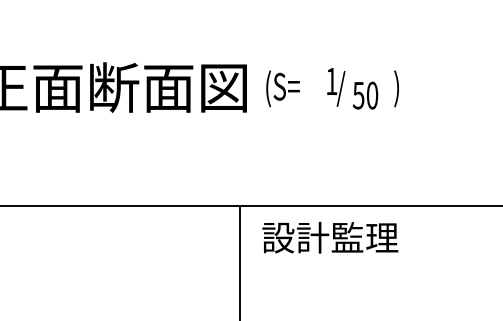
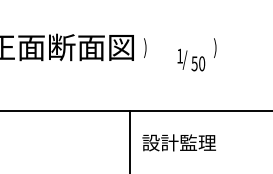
text: (282, 87) -> (153, 47), (S= -> )
text: (352, 87) -> (191, 59), moved
text: (328, 237) -> (178, 142), moved

